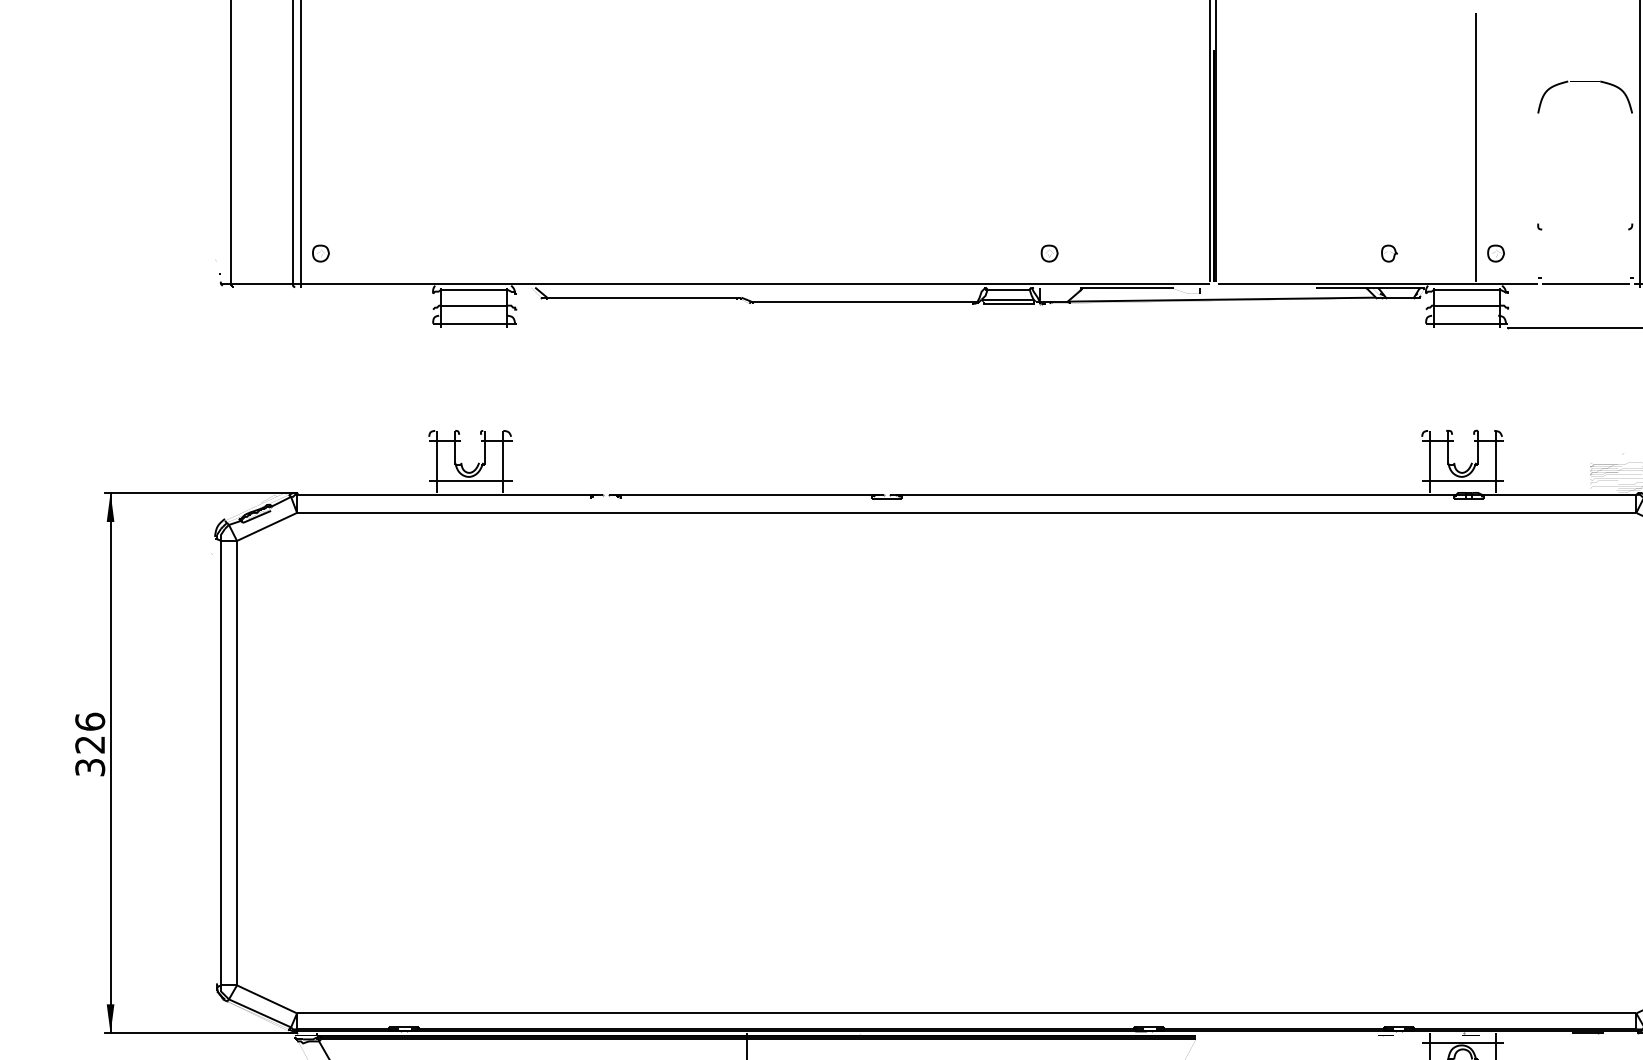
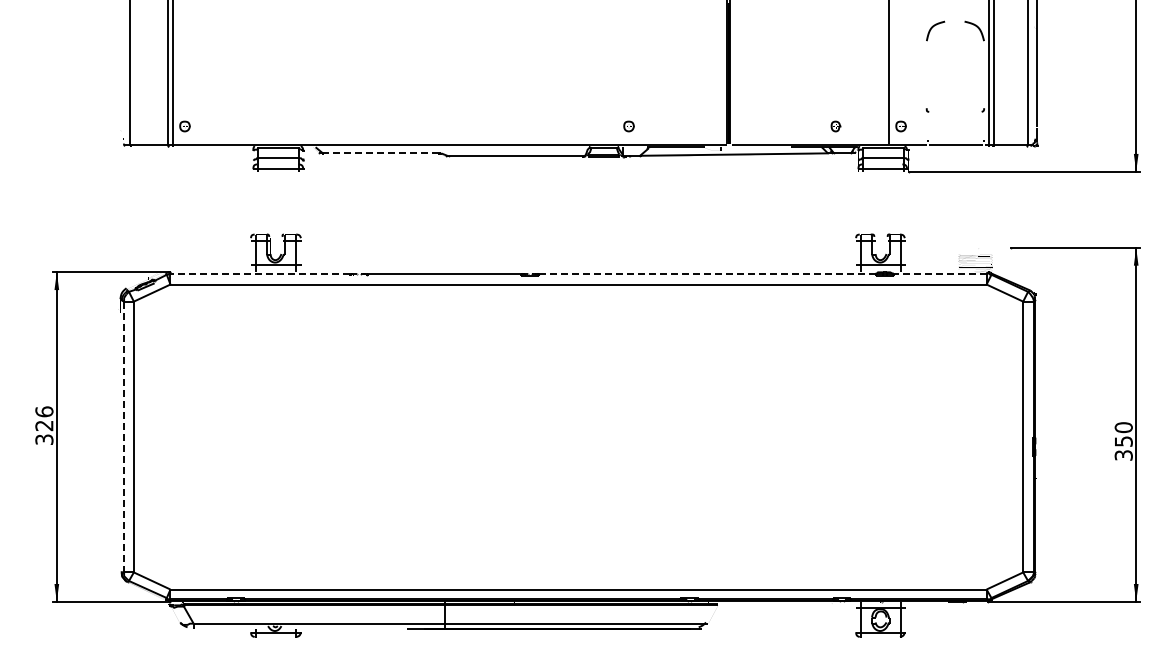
line: (641, 297) -> (380, 153), solid -> dashed
line: (444, 494) -> (260, 273), solid -> dashed
line: (1176, 494) -> (706, 273), solid -> dashed
line: (1559, 494) -> (939, 273), solid -> dashed
line: (221, 763) -> (124, 437), solid -> dashed

